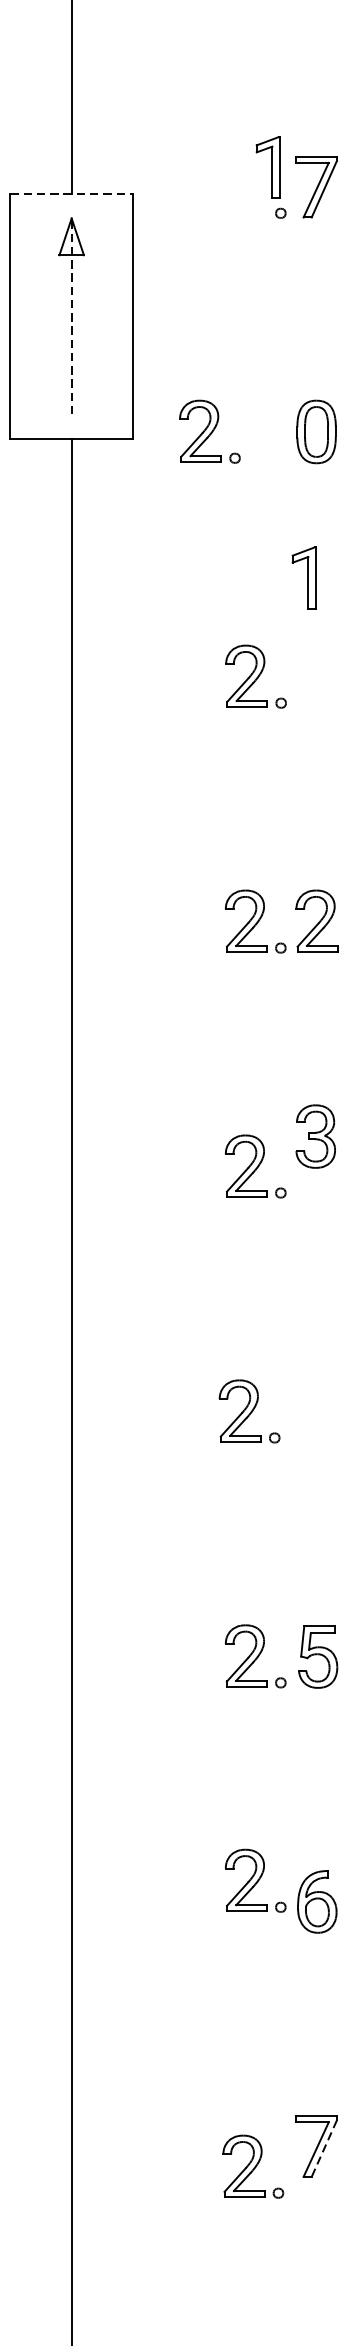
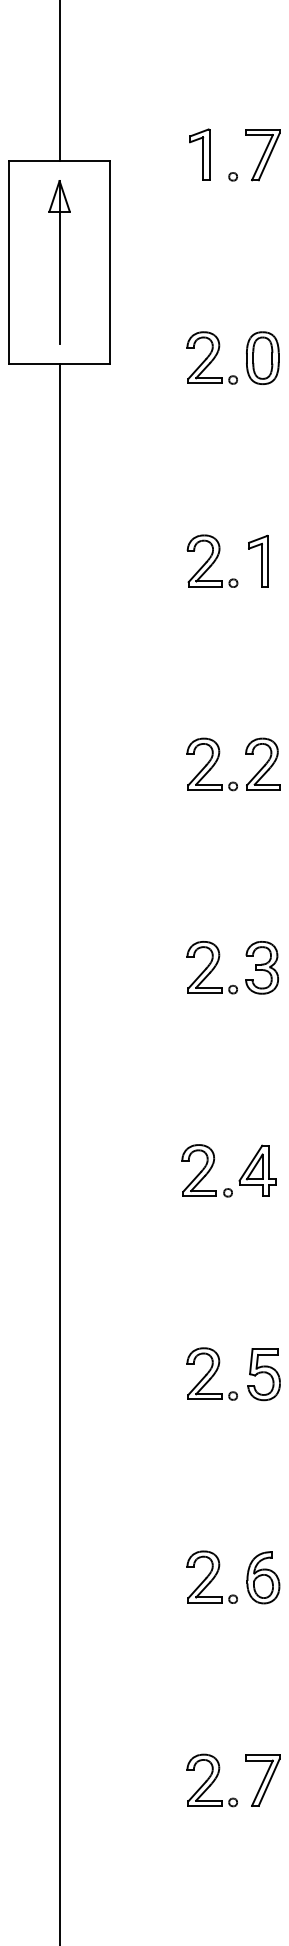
part: (268, 167) -> (199, 154), moved
line: (71, 193) -> (59, 160), dashed -> solid
line: (71, 315) -> (59, 261), dashed -> solid
part: (208, 431) -> (211, 357), moved
part: (304, 576) -> (258, 560), moved
part: (315, 1136) -> (261, 967), moved
part: (310, 1411) -> (257, 1170), added
part: (254, 1879) -> (211, 1576), moved
line: (324, 2148) -> (269, 1782), dashed -> solid
part: (252, 2166) -> (211, 1780), moved

